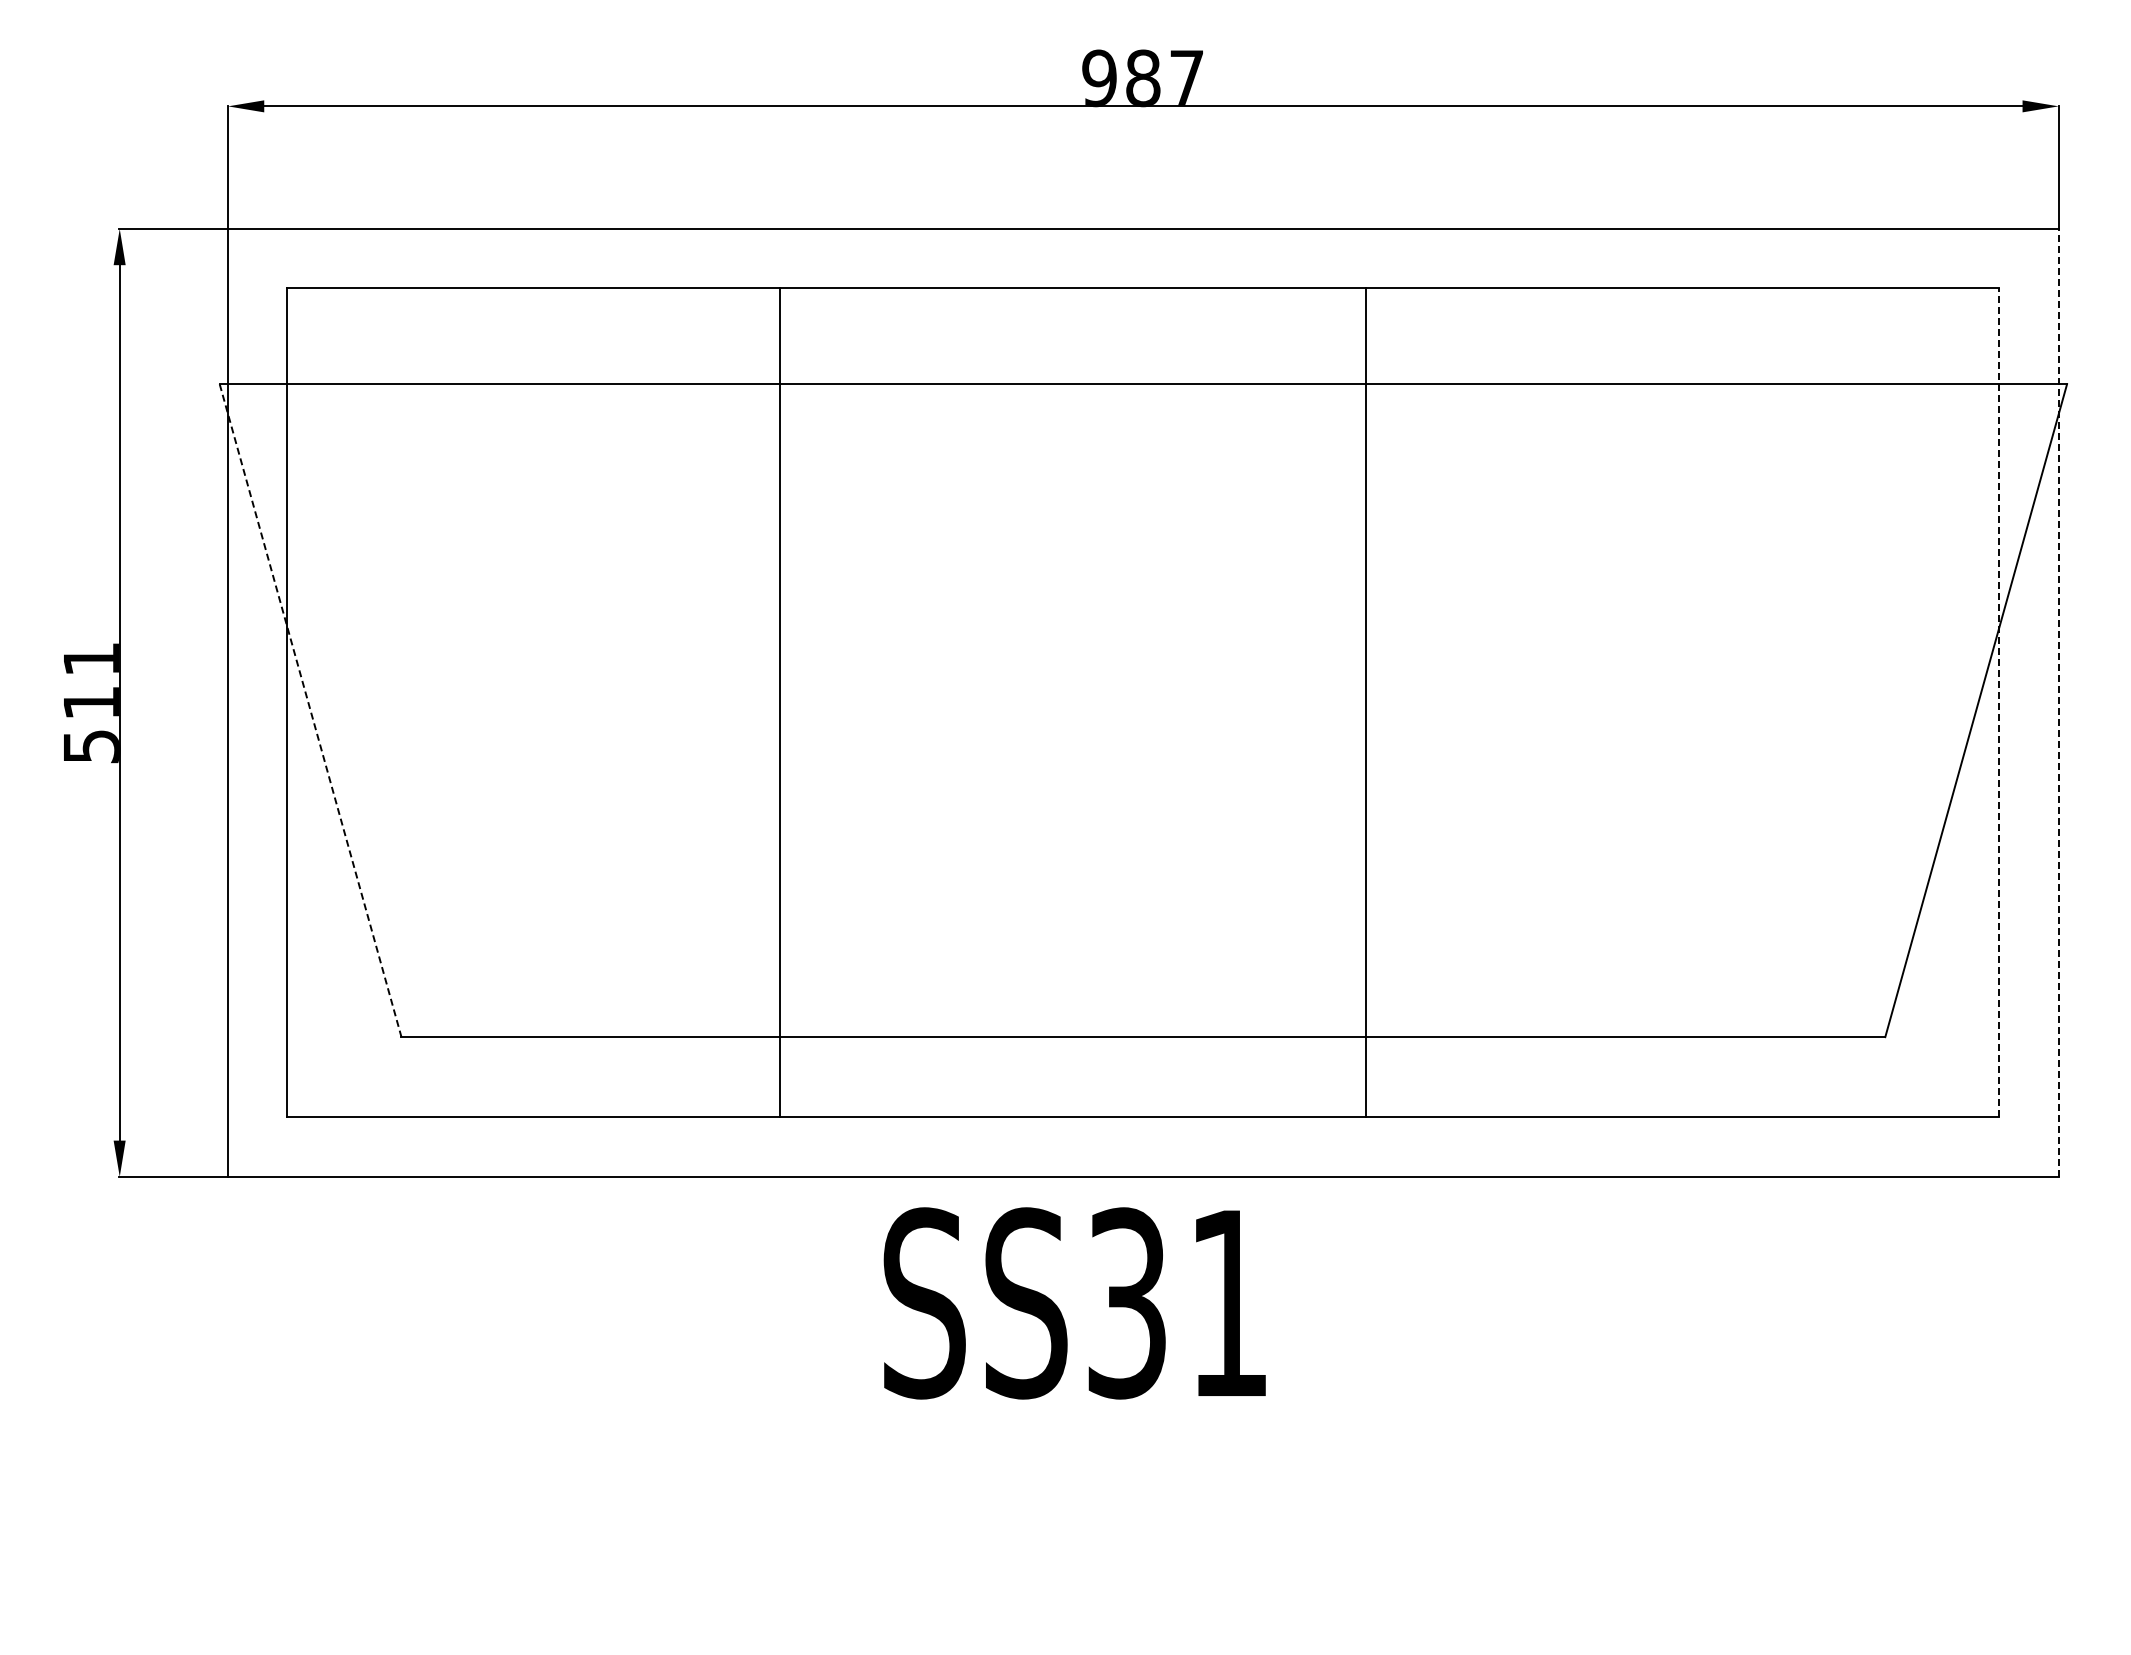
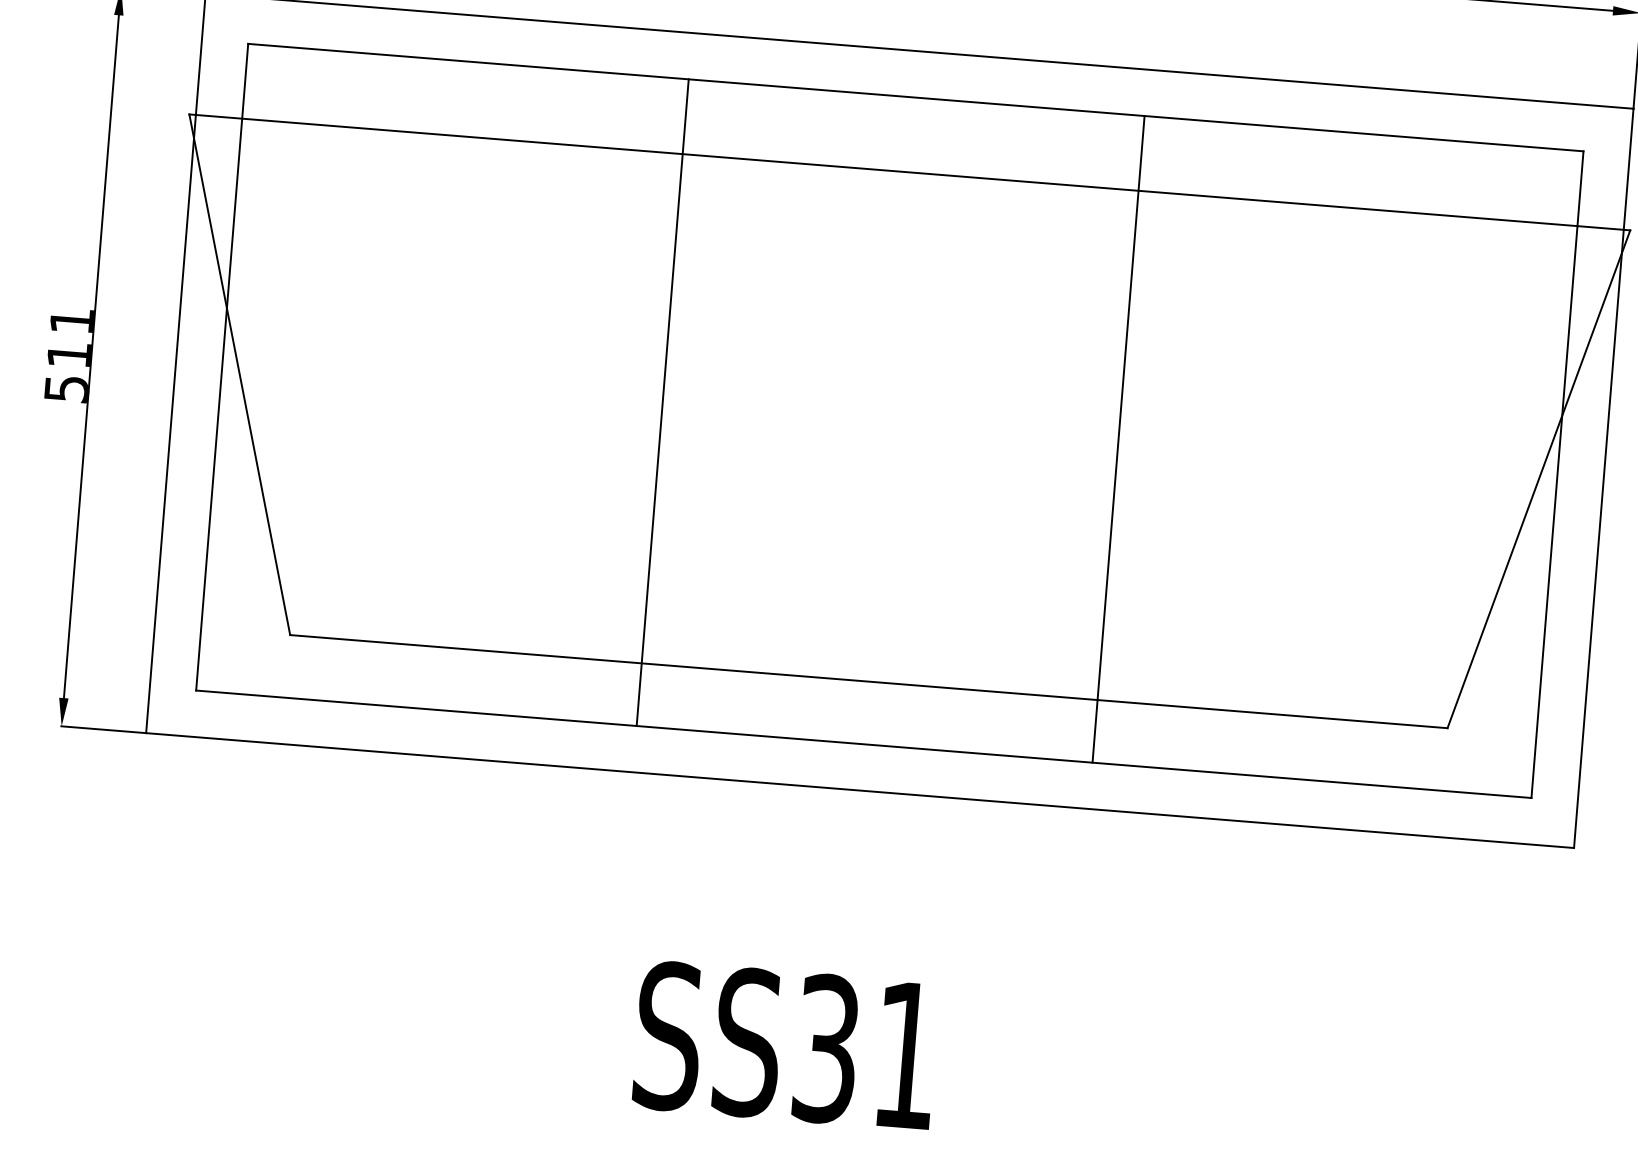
line: (780, 702) -> (662, 402), moved
line: (1365, 702) -> (1118, 439), moved
line: (1999, 702) -> (1557, 474), dashed -> solid
line: (2058, 702) -> (1603, 478), dashed -> solid
line: (310, 710) -> (239, 374), dashed -> solid
text: (1074, 1303) -> (785, 1045), moved

